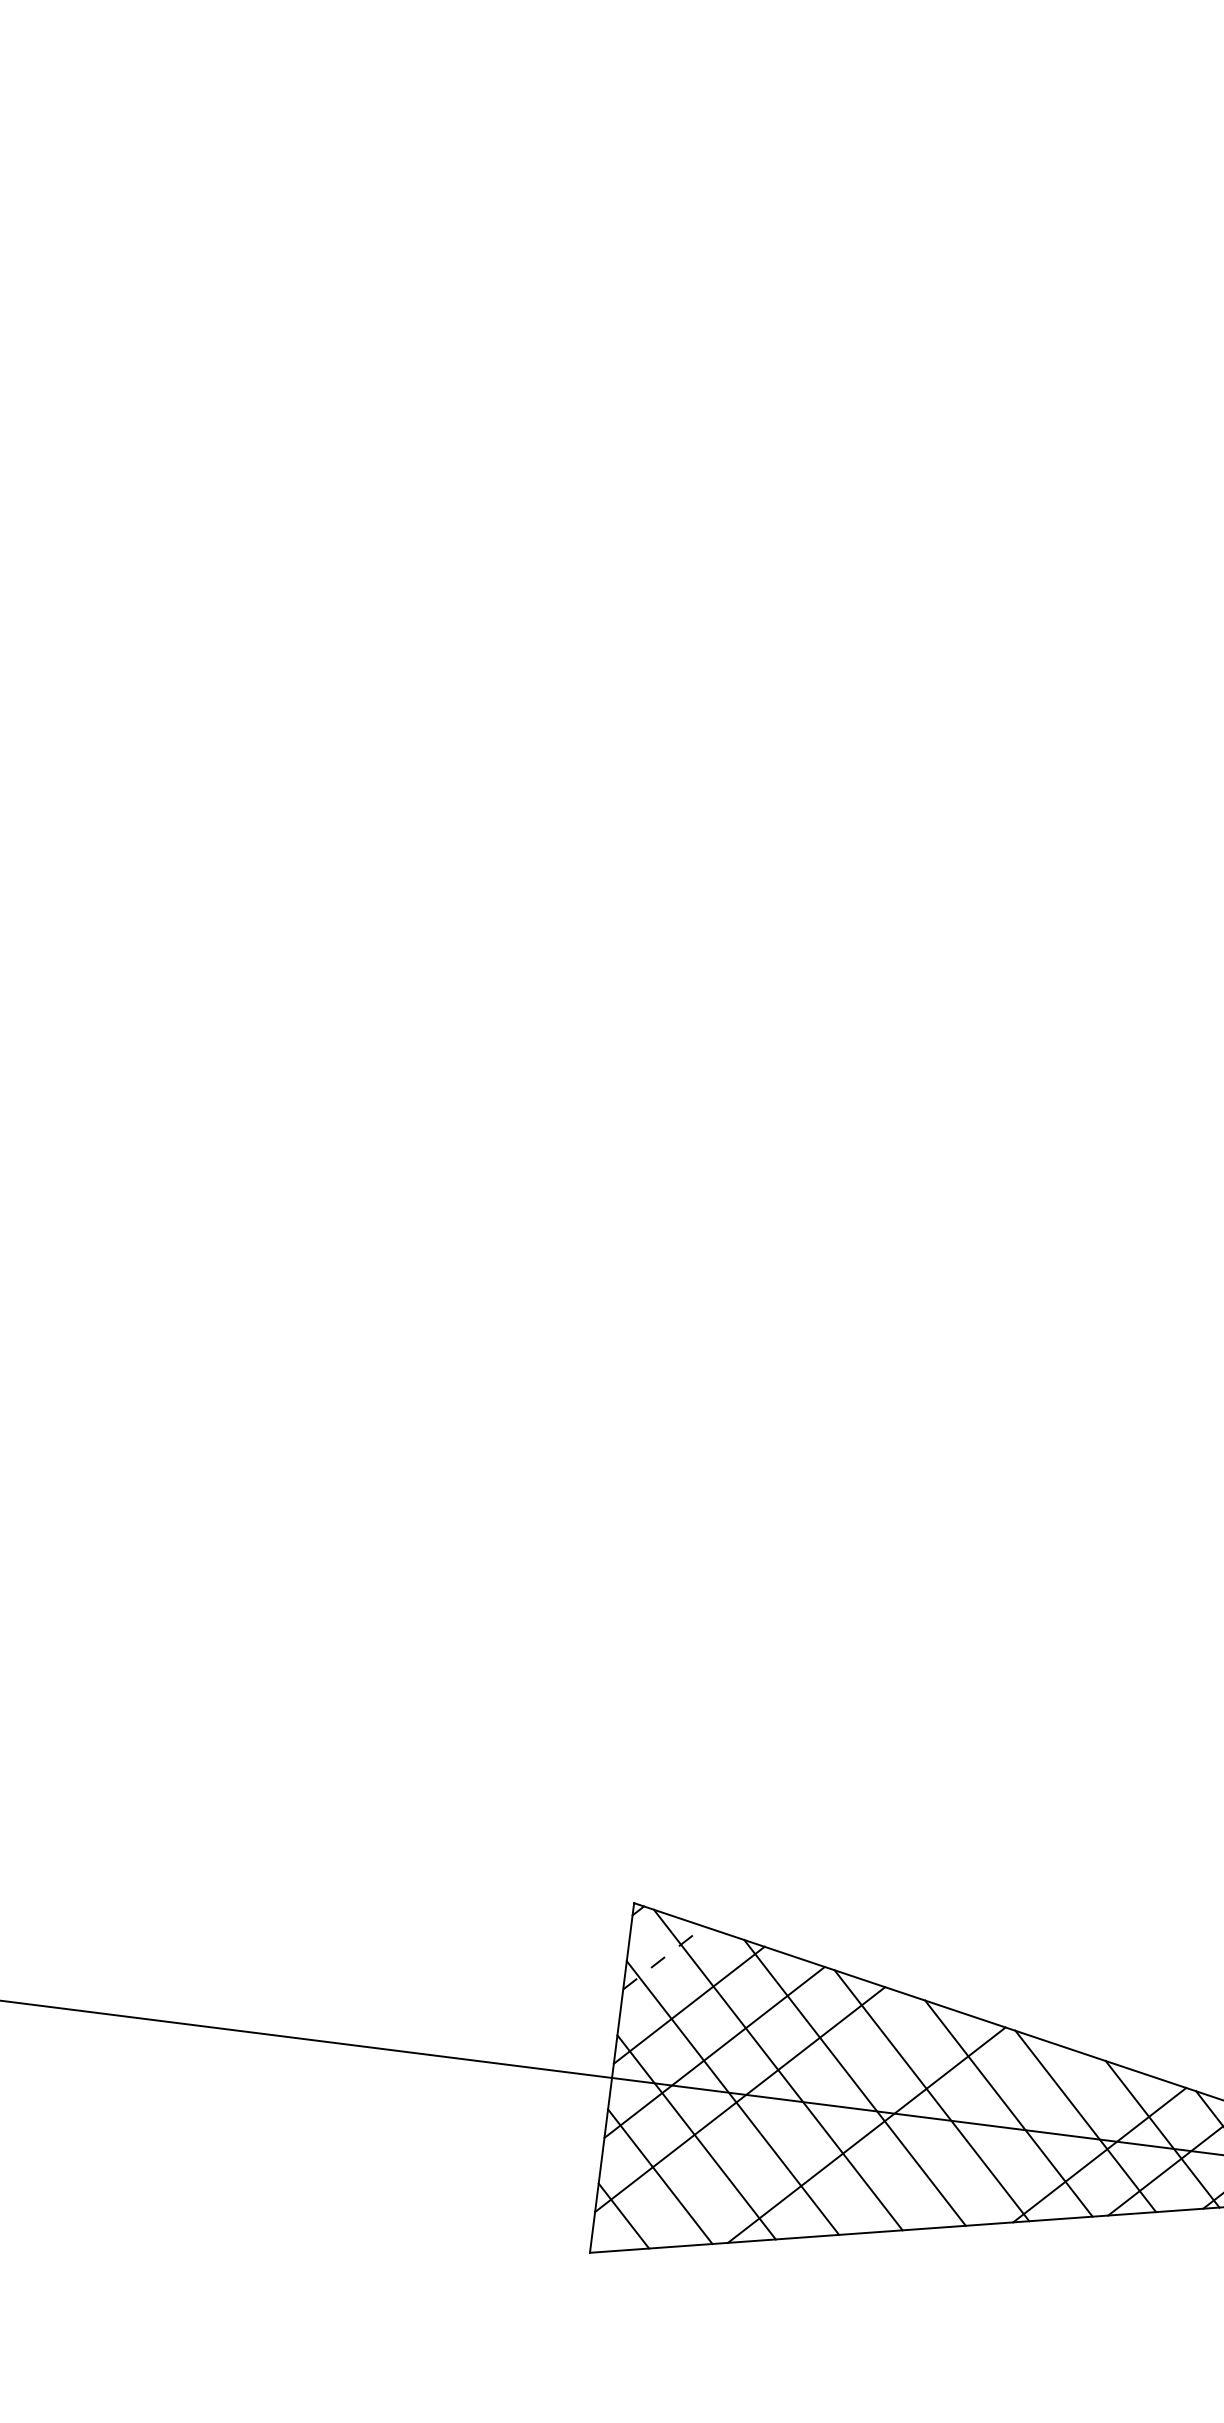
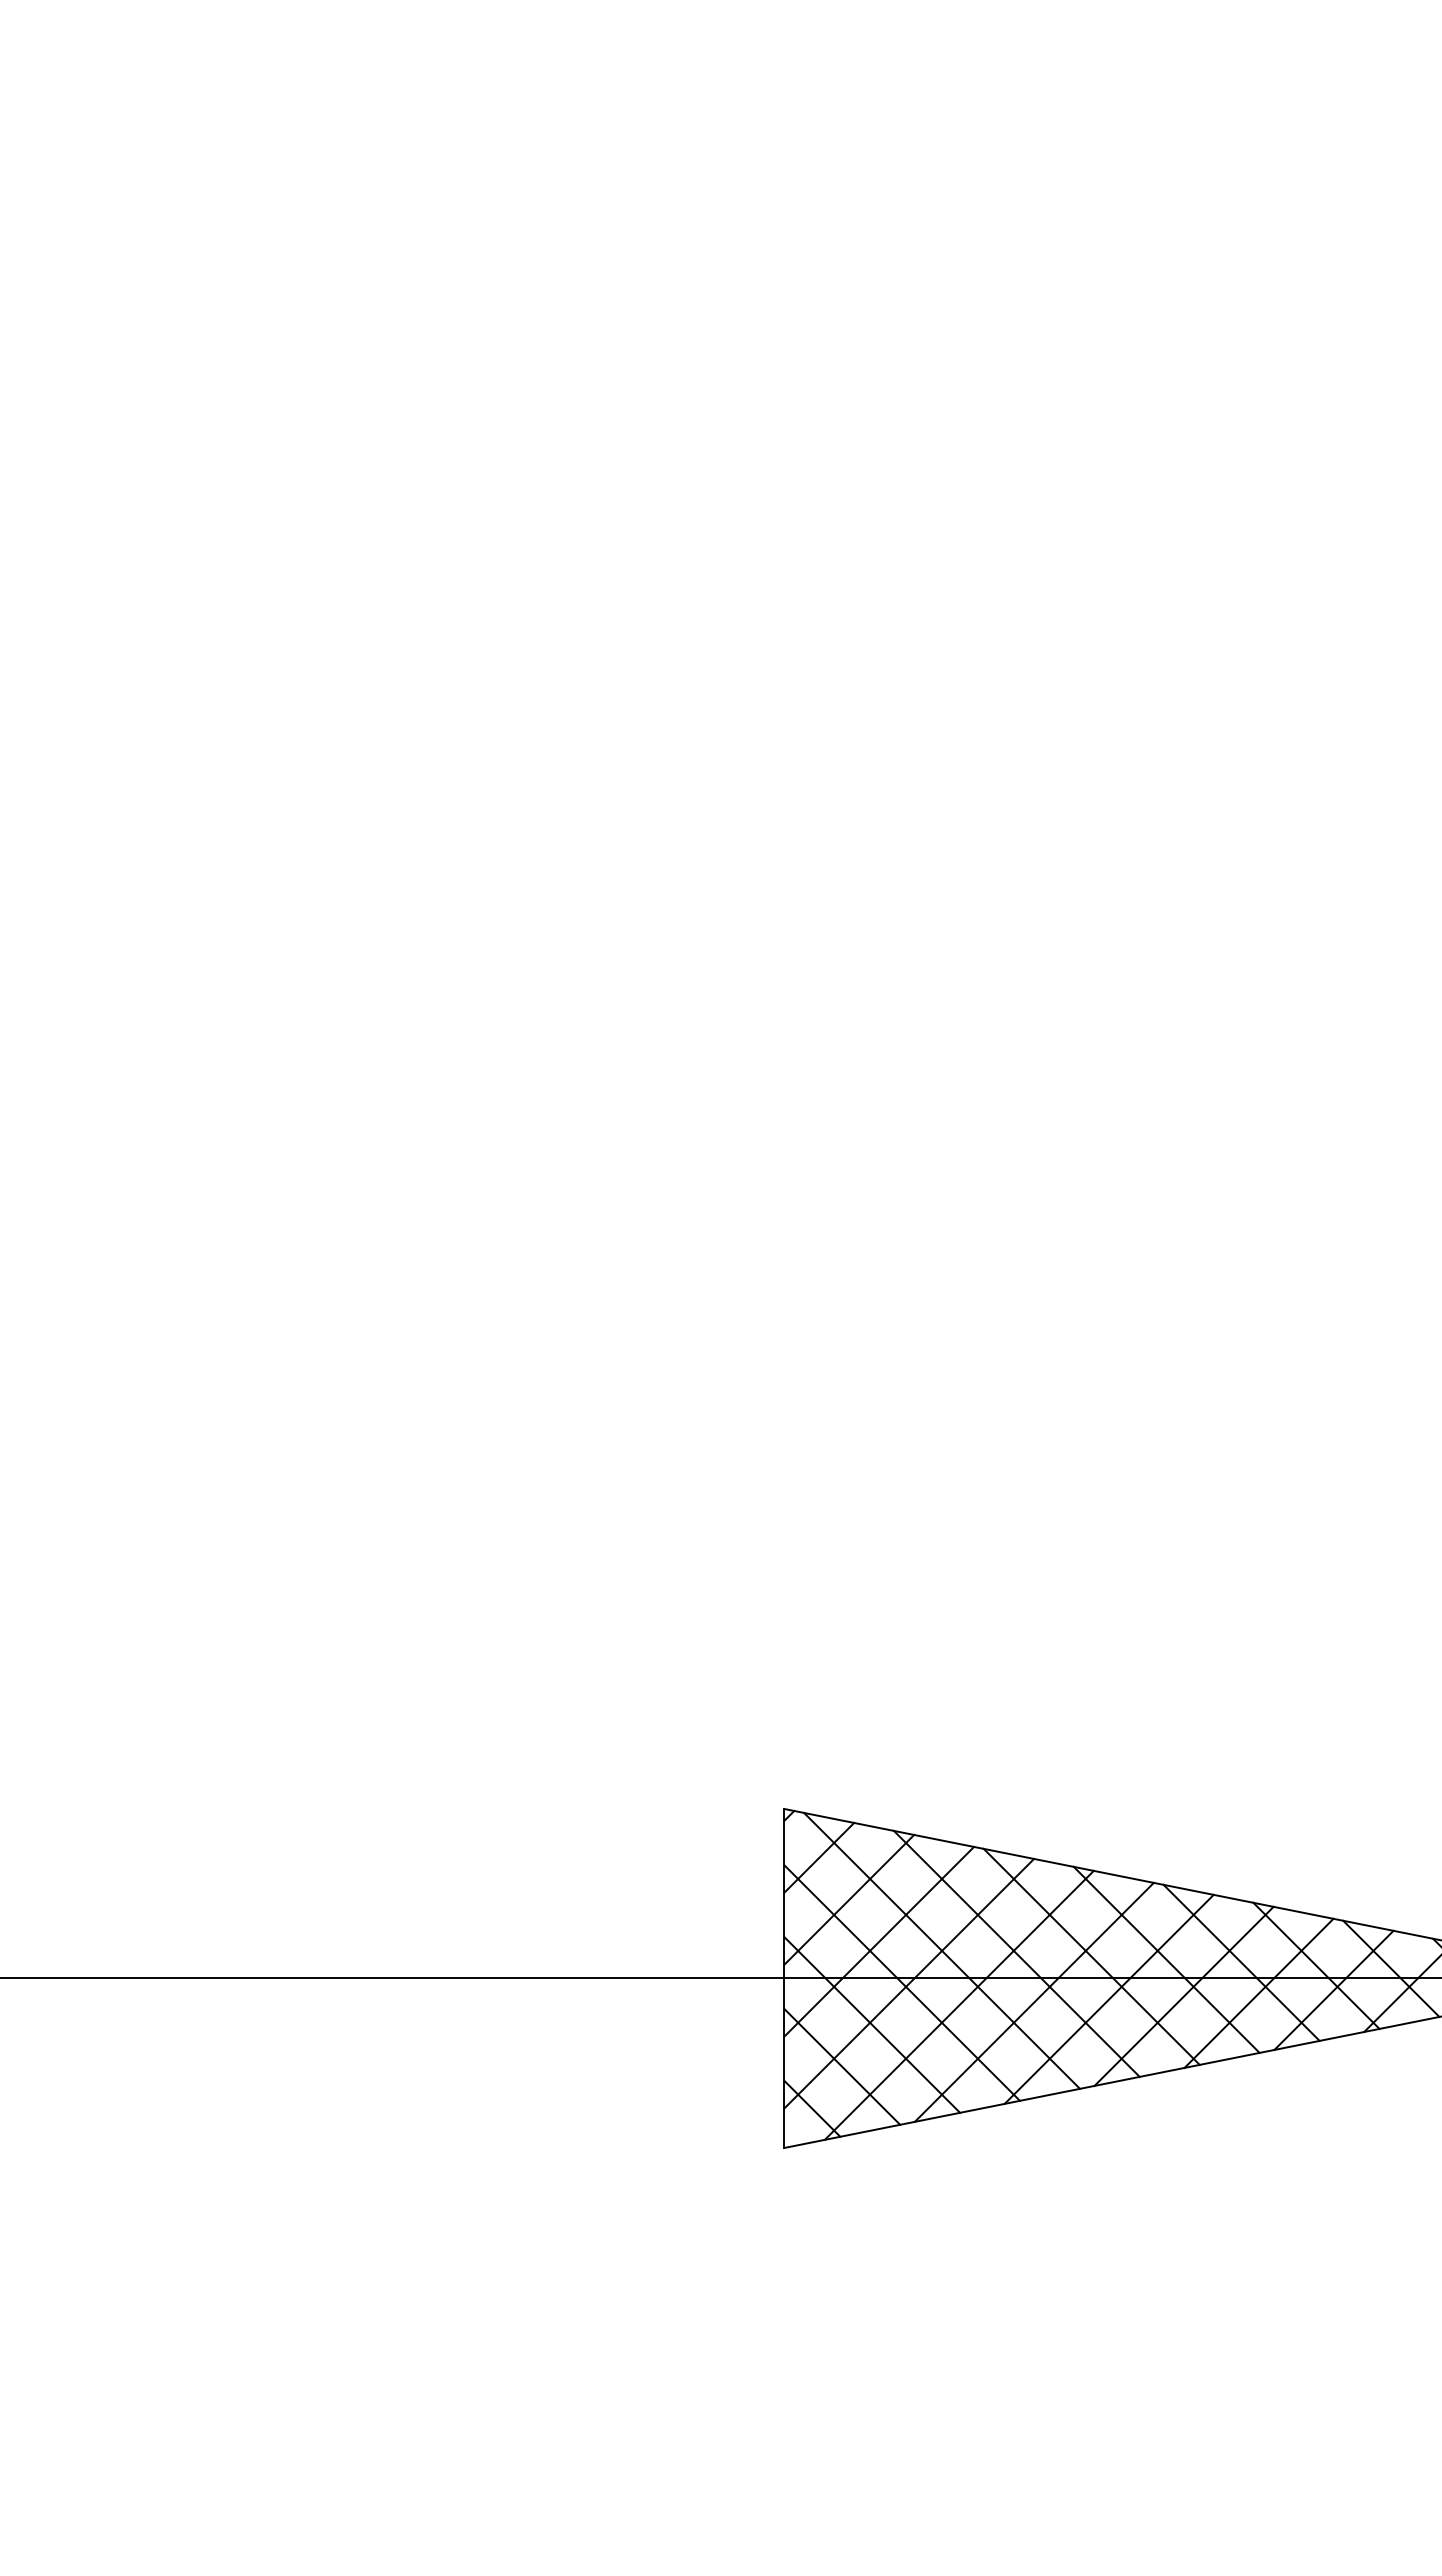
line: (664, 1957) -> (819, 1857), dashed -> solid
line: (788, 2127) -> (958, 2004), added
line: (943, 2140) -> (1108, 1998), added
line: (1021, 2147) -> (1183, 1995), added

